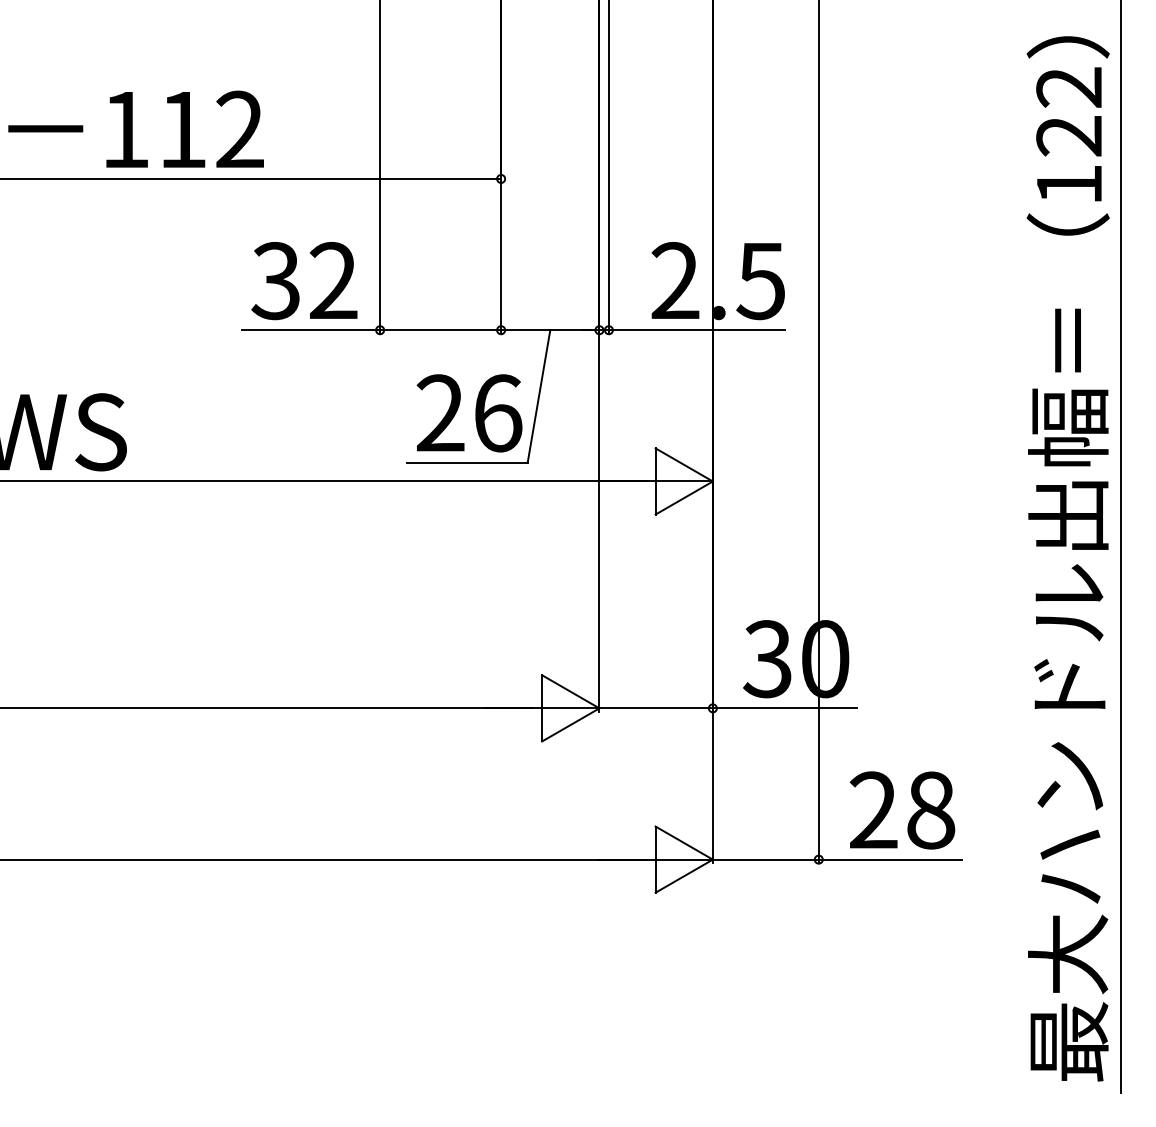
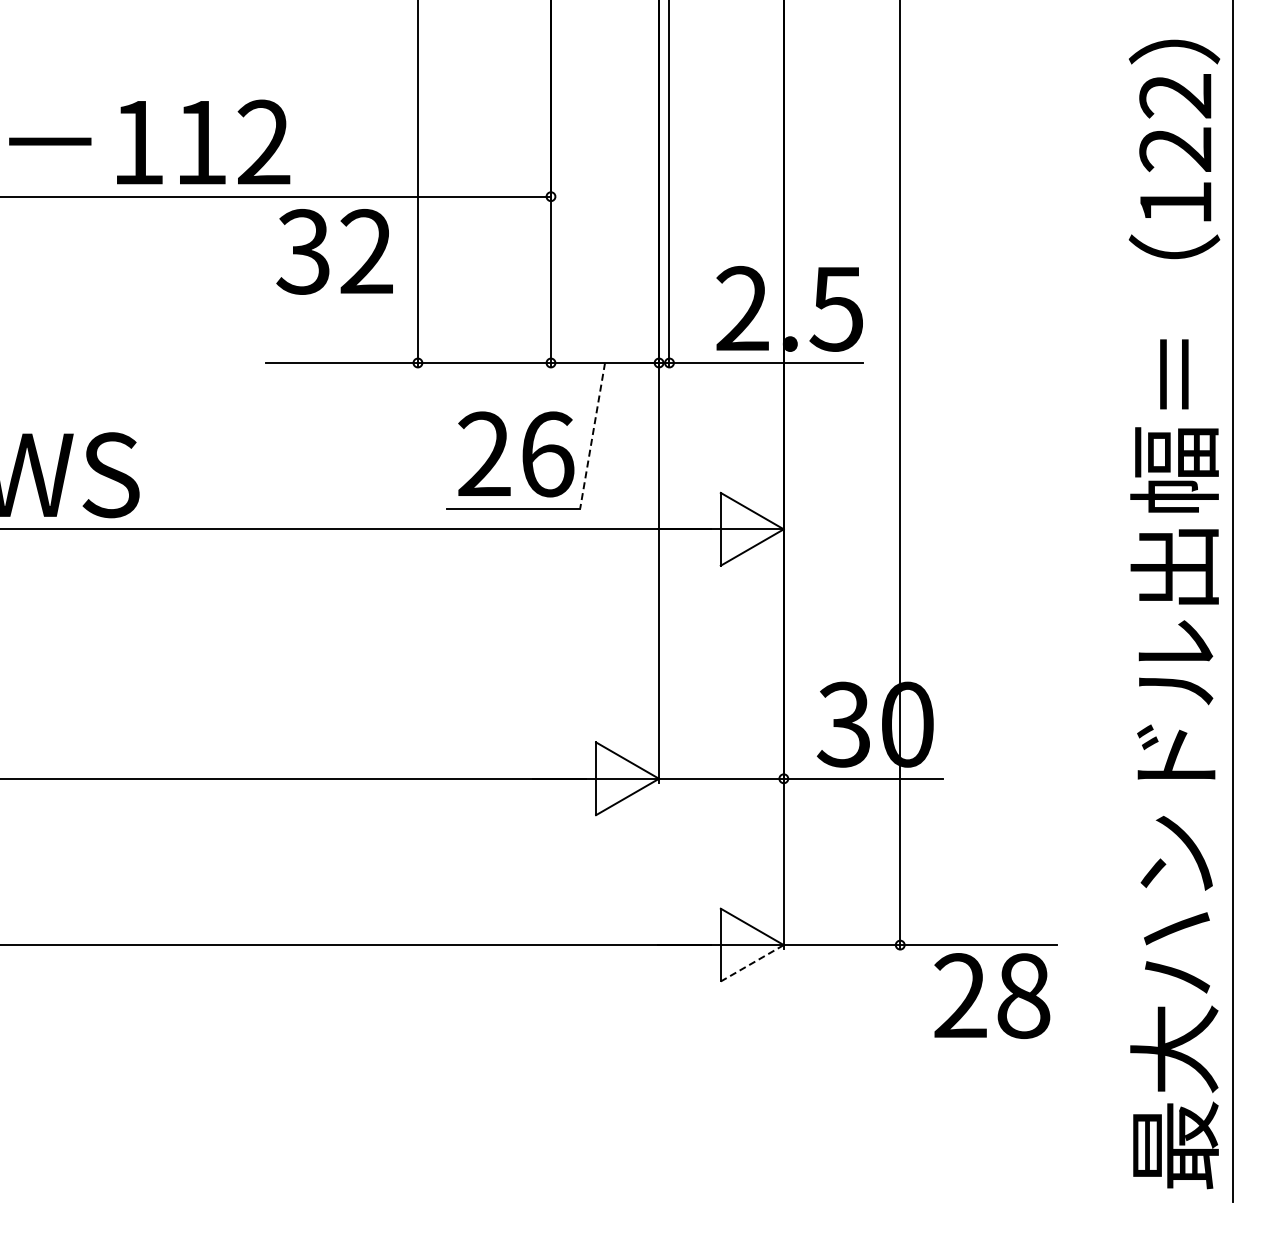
text: (304, 280) -> (334, 251), moved
line: (538, 396) -> (592, 435), solid -> dashed
text: (902, 809) -> (992, 995), moved
line: (683, 876) -> (751, 963), solid -> dashed

